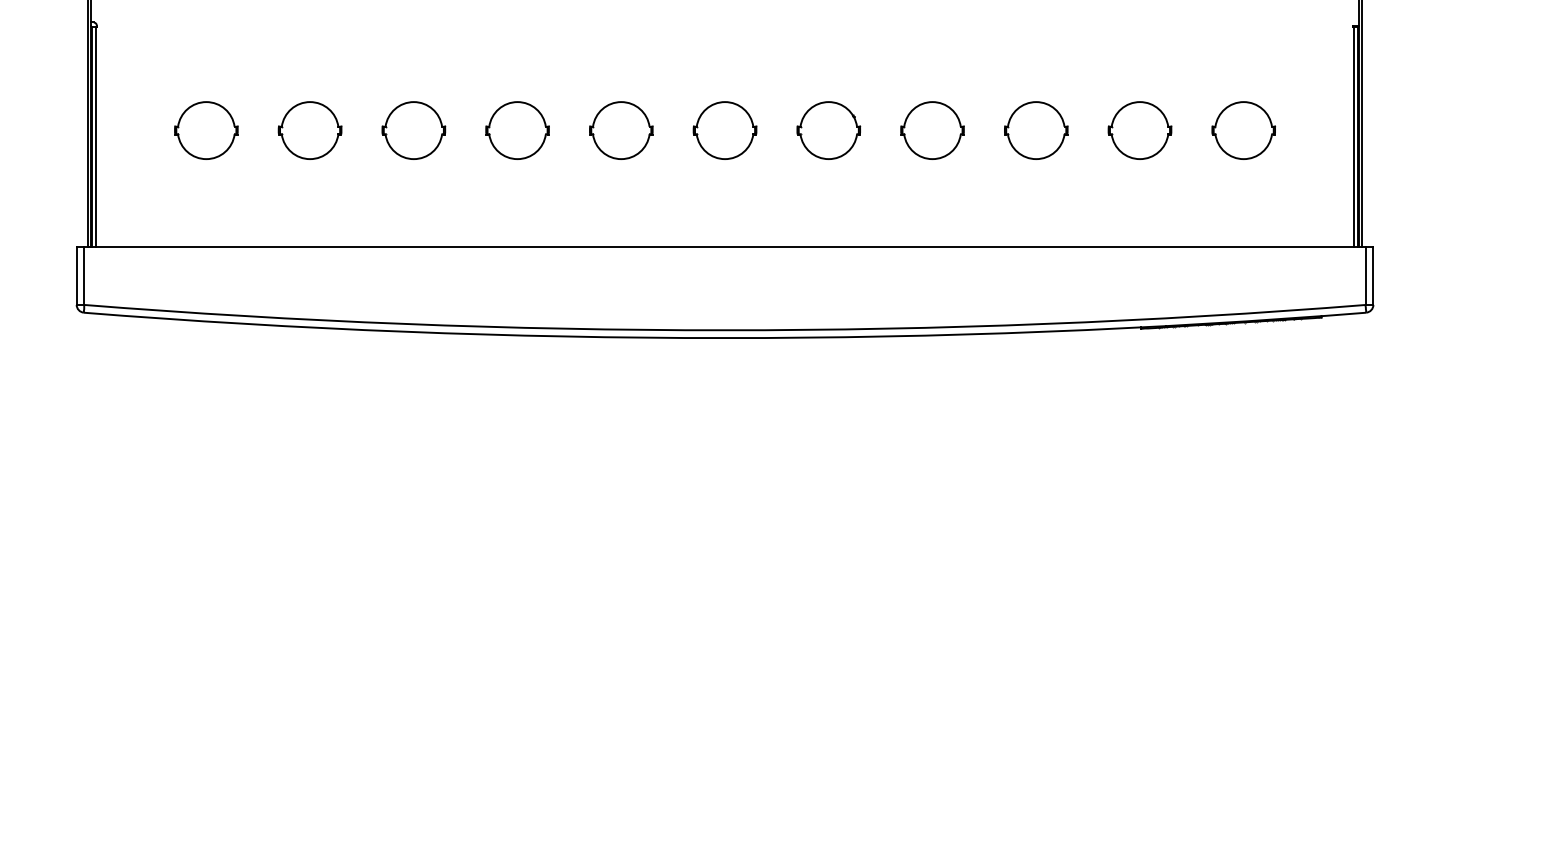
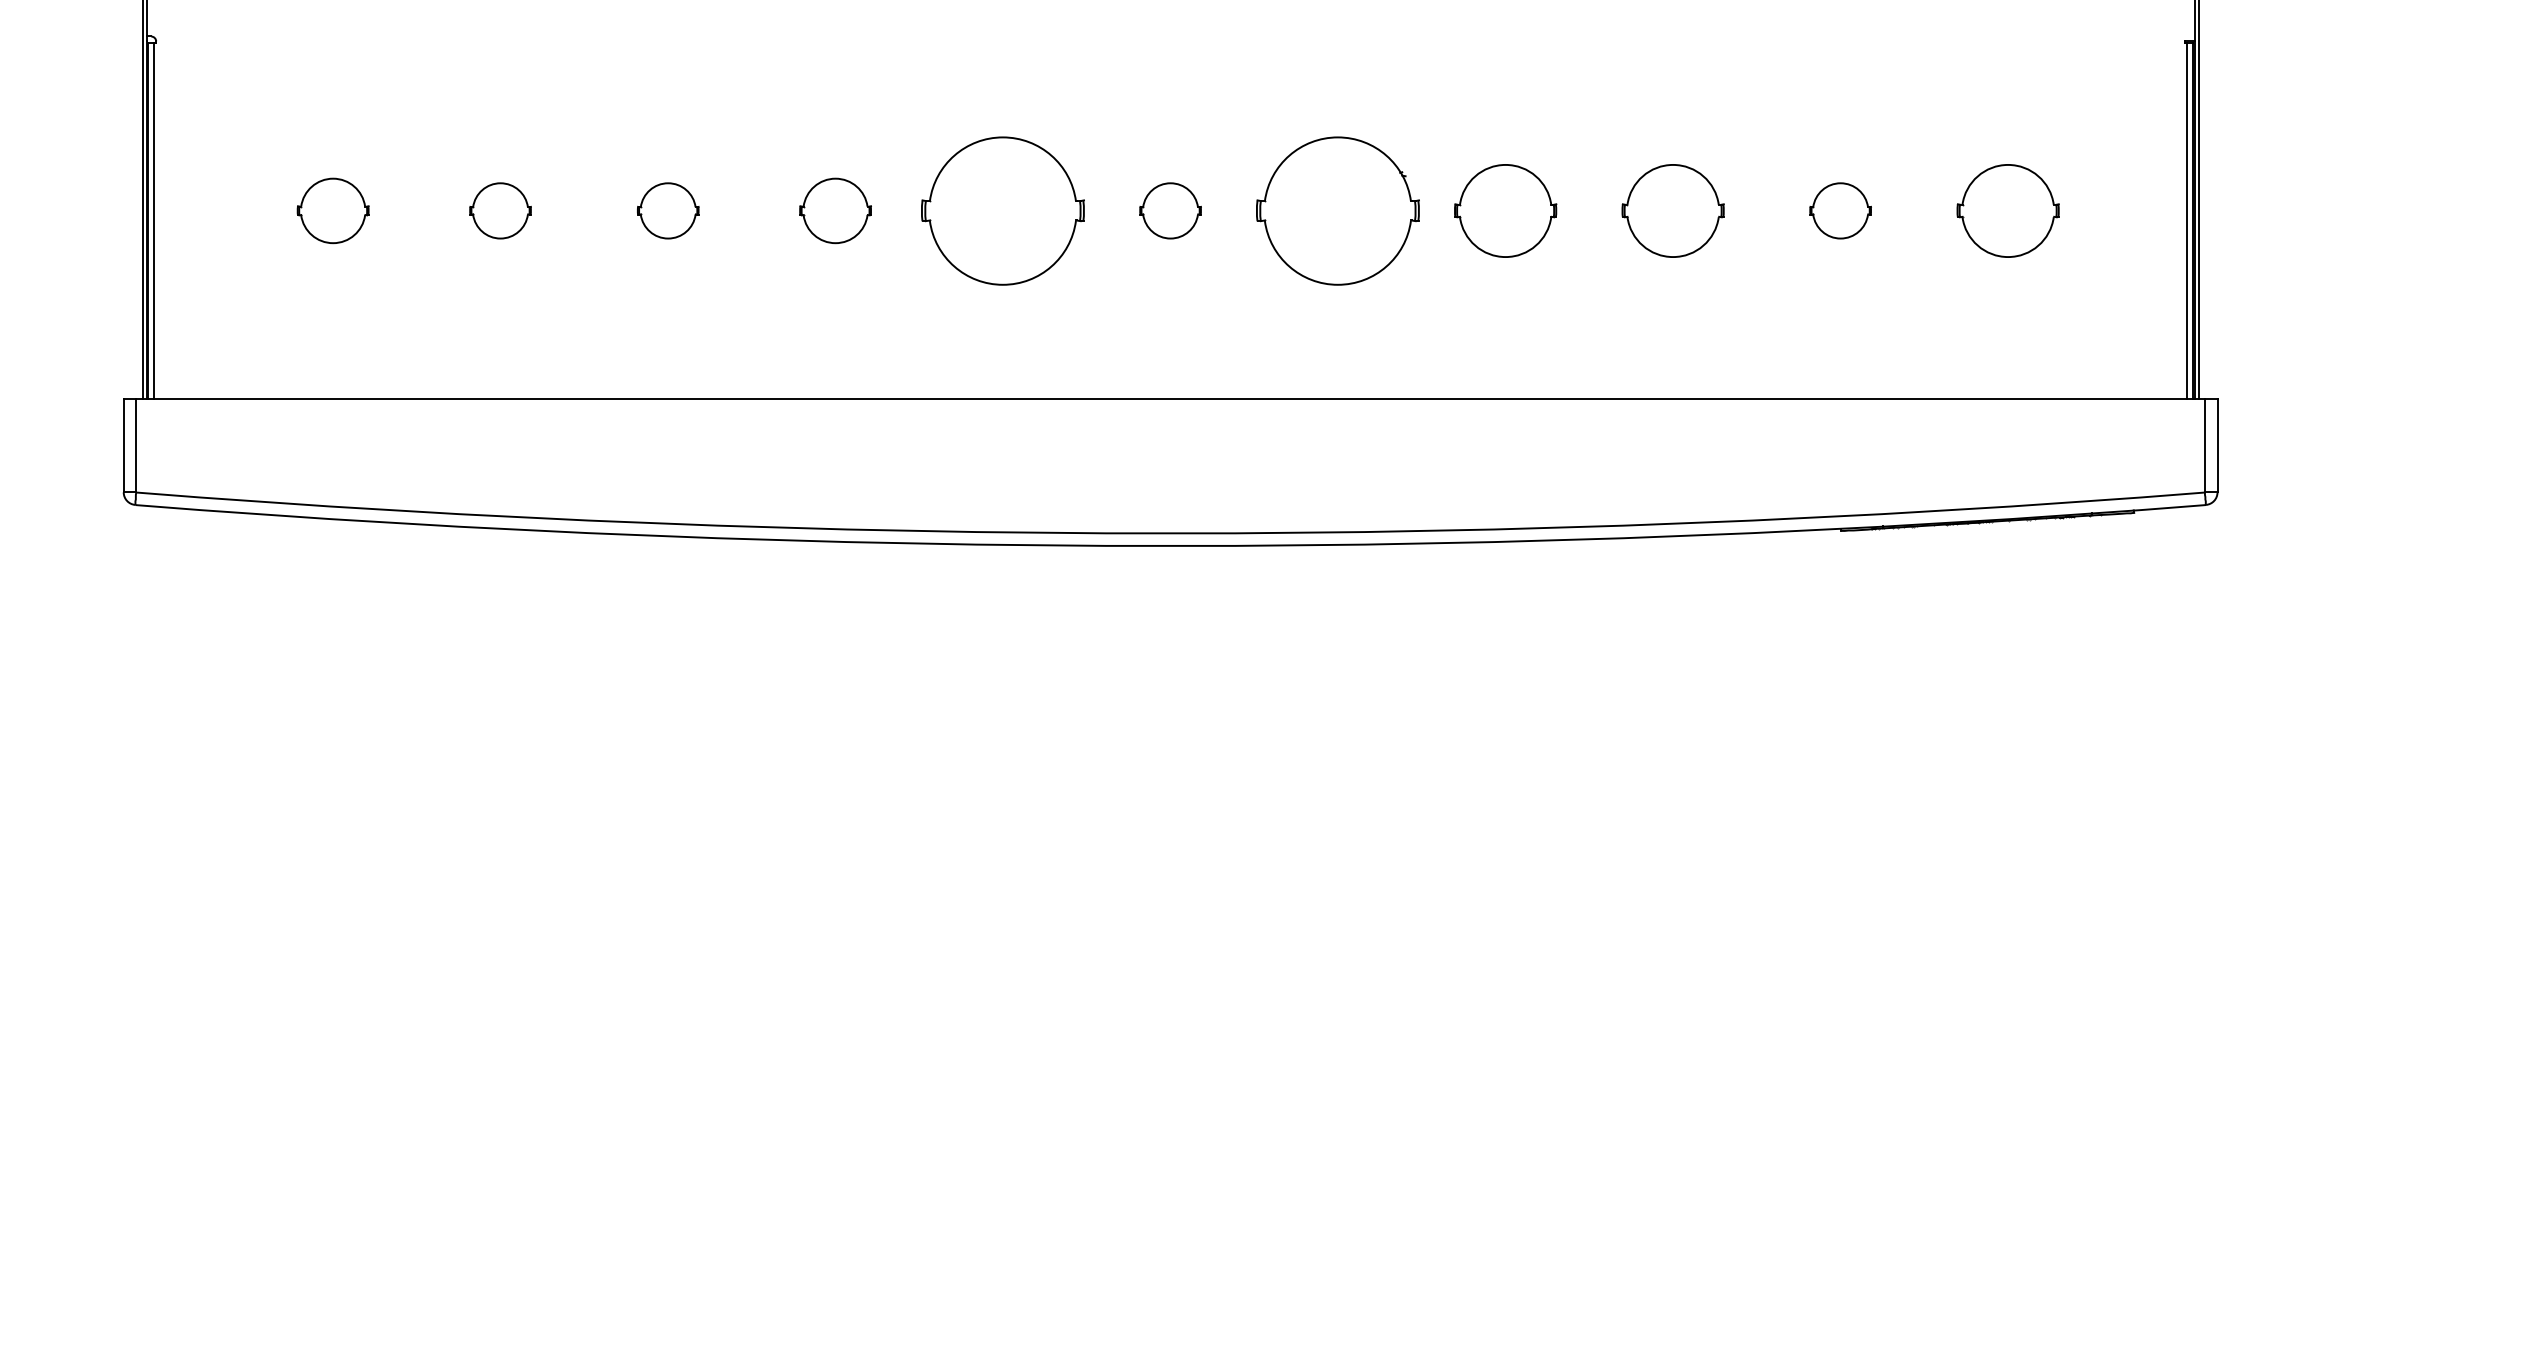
part: (206, 130) -> (333, 210), size x0.7
part: (309, 130) -> (499, 210), size x0.6
part: (413, 130) -> (667, 210), size x0.6
part: (517, 130) -> (835, 210), size x0.7
part: (621, 130) -> (1003, 210), size x1.6
part: (724, 130) -> (1169, 210), size x0.6
part: (828, 130) -> (1337, 210), size x1.6
part: (1139, 130) -> (1839, 210), size x0.6

